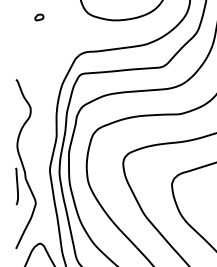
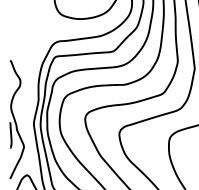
part: (39, 16) -> (26, 16), removed

